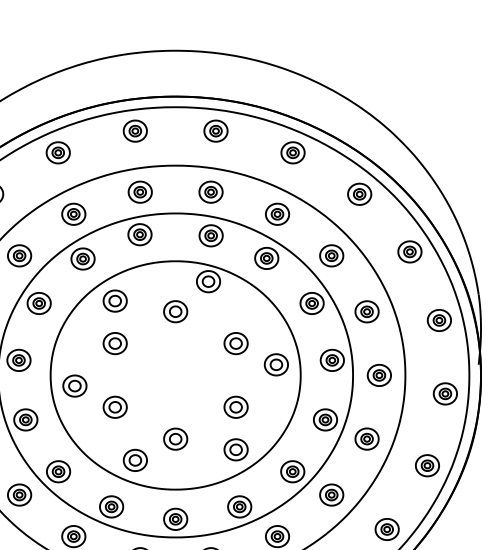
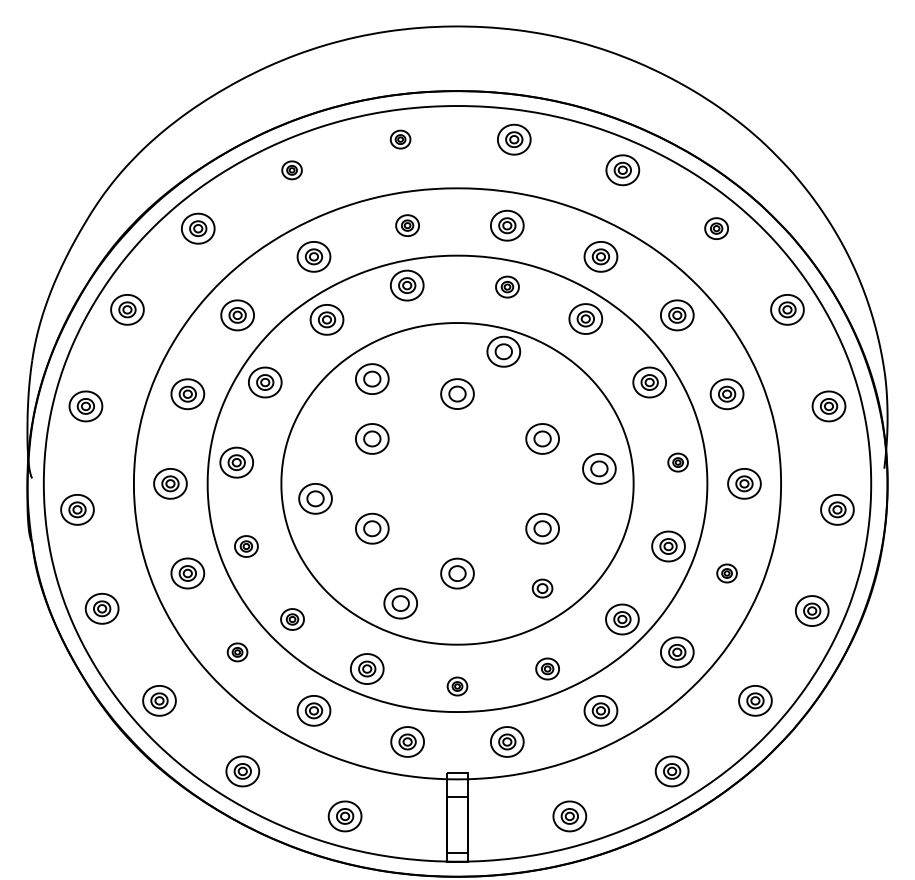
part: (135, 130) -> (400, 139), size x0.6
part: (57, 153) -> (291, 170), size x0.6
part: (140, 192) -> (407, 225), size x0.7
part: (359, 194) -> (716, 228), size x0.7
part: (211, 235) -> (507, 286), size x0.7
part: (331, 360) -> (677, 462), size x0.6
part: (25, 419) -> (246, 546), size x0.7
part: (366, 439) -> (726, 573), size x0.6
part: (236, 449) -> (542, 588), size x0.6
part: (58, 471) -> (292, 619), size x0.7
part: (19, 495) -> (237, 652), size x0.6
part: (239, 506) -> (547, 668), size x0.7
part: (175, 519) -> (457, 686), size x0.6

